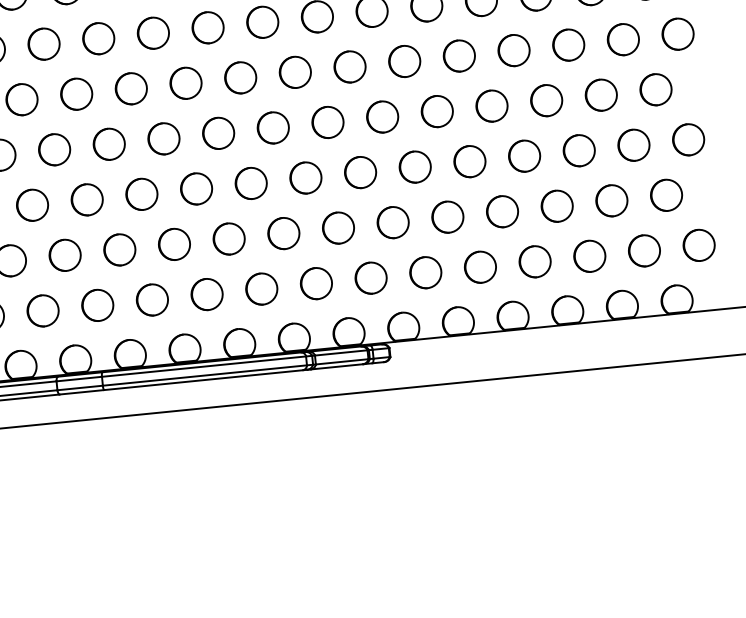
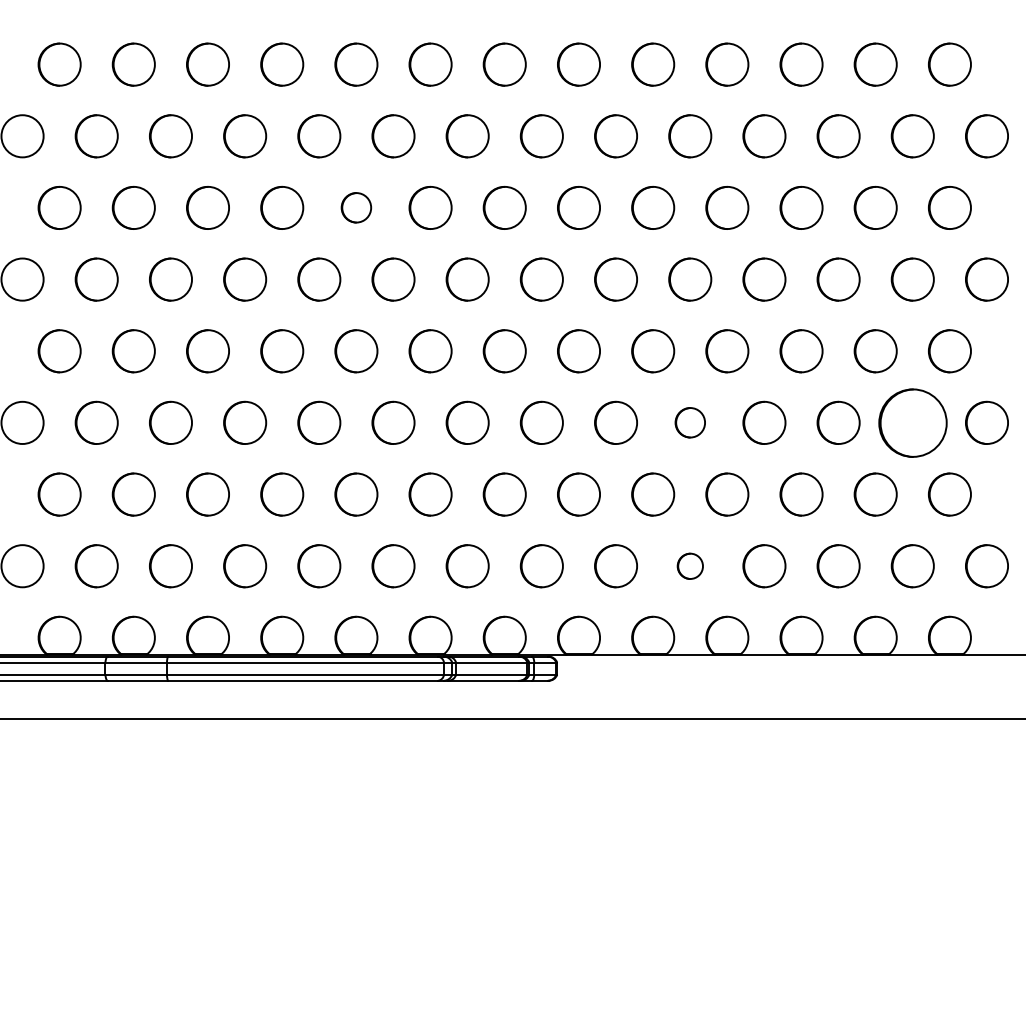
circle: (208, 27) -> (356, 207), size x0.7
circle: (633, 144) -> (912, 422), size x1.6
circle: (470, 161) -> (690, 422), size x0.7
circle: (480, 267) -> (690, 566), size x0.6

